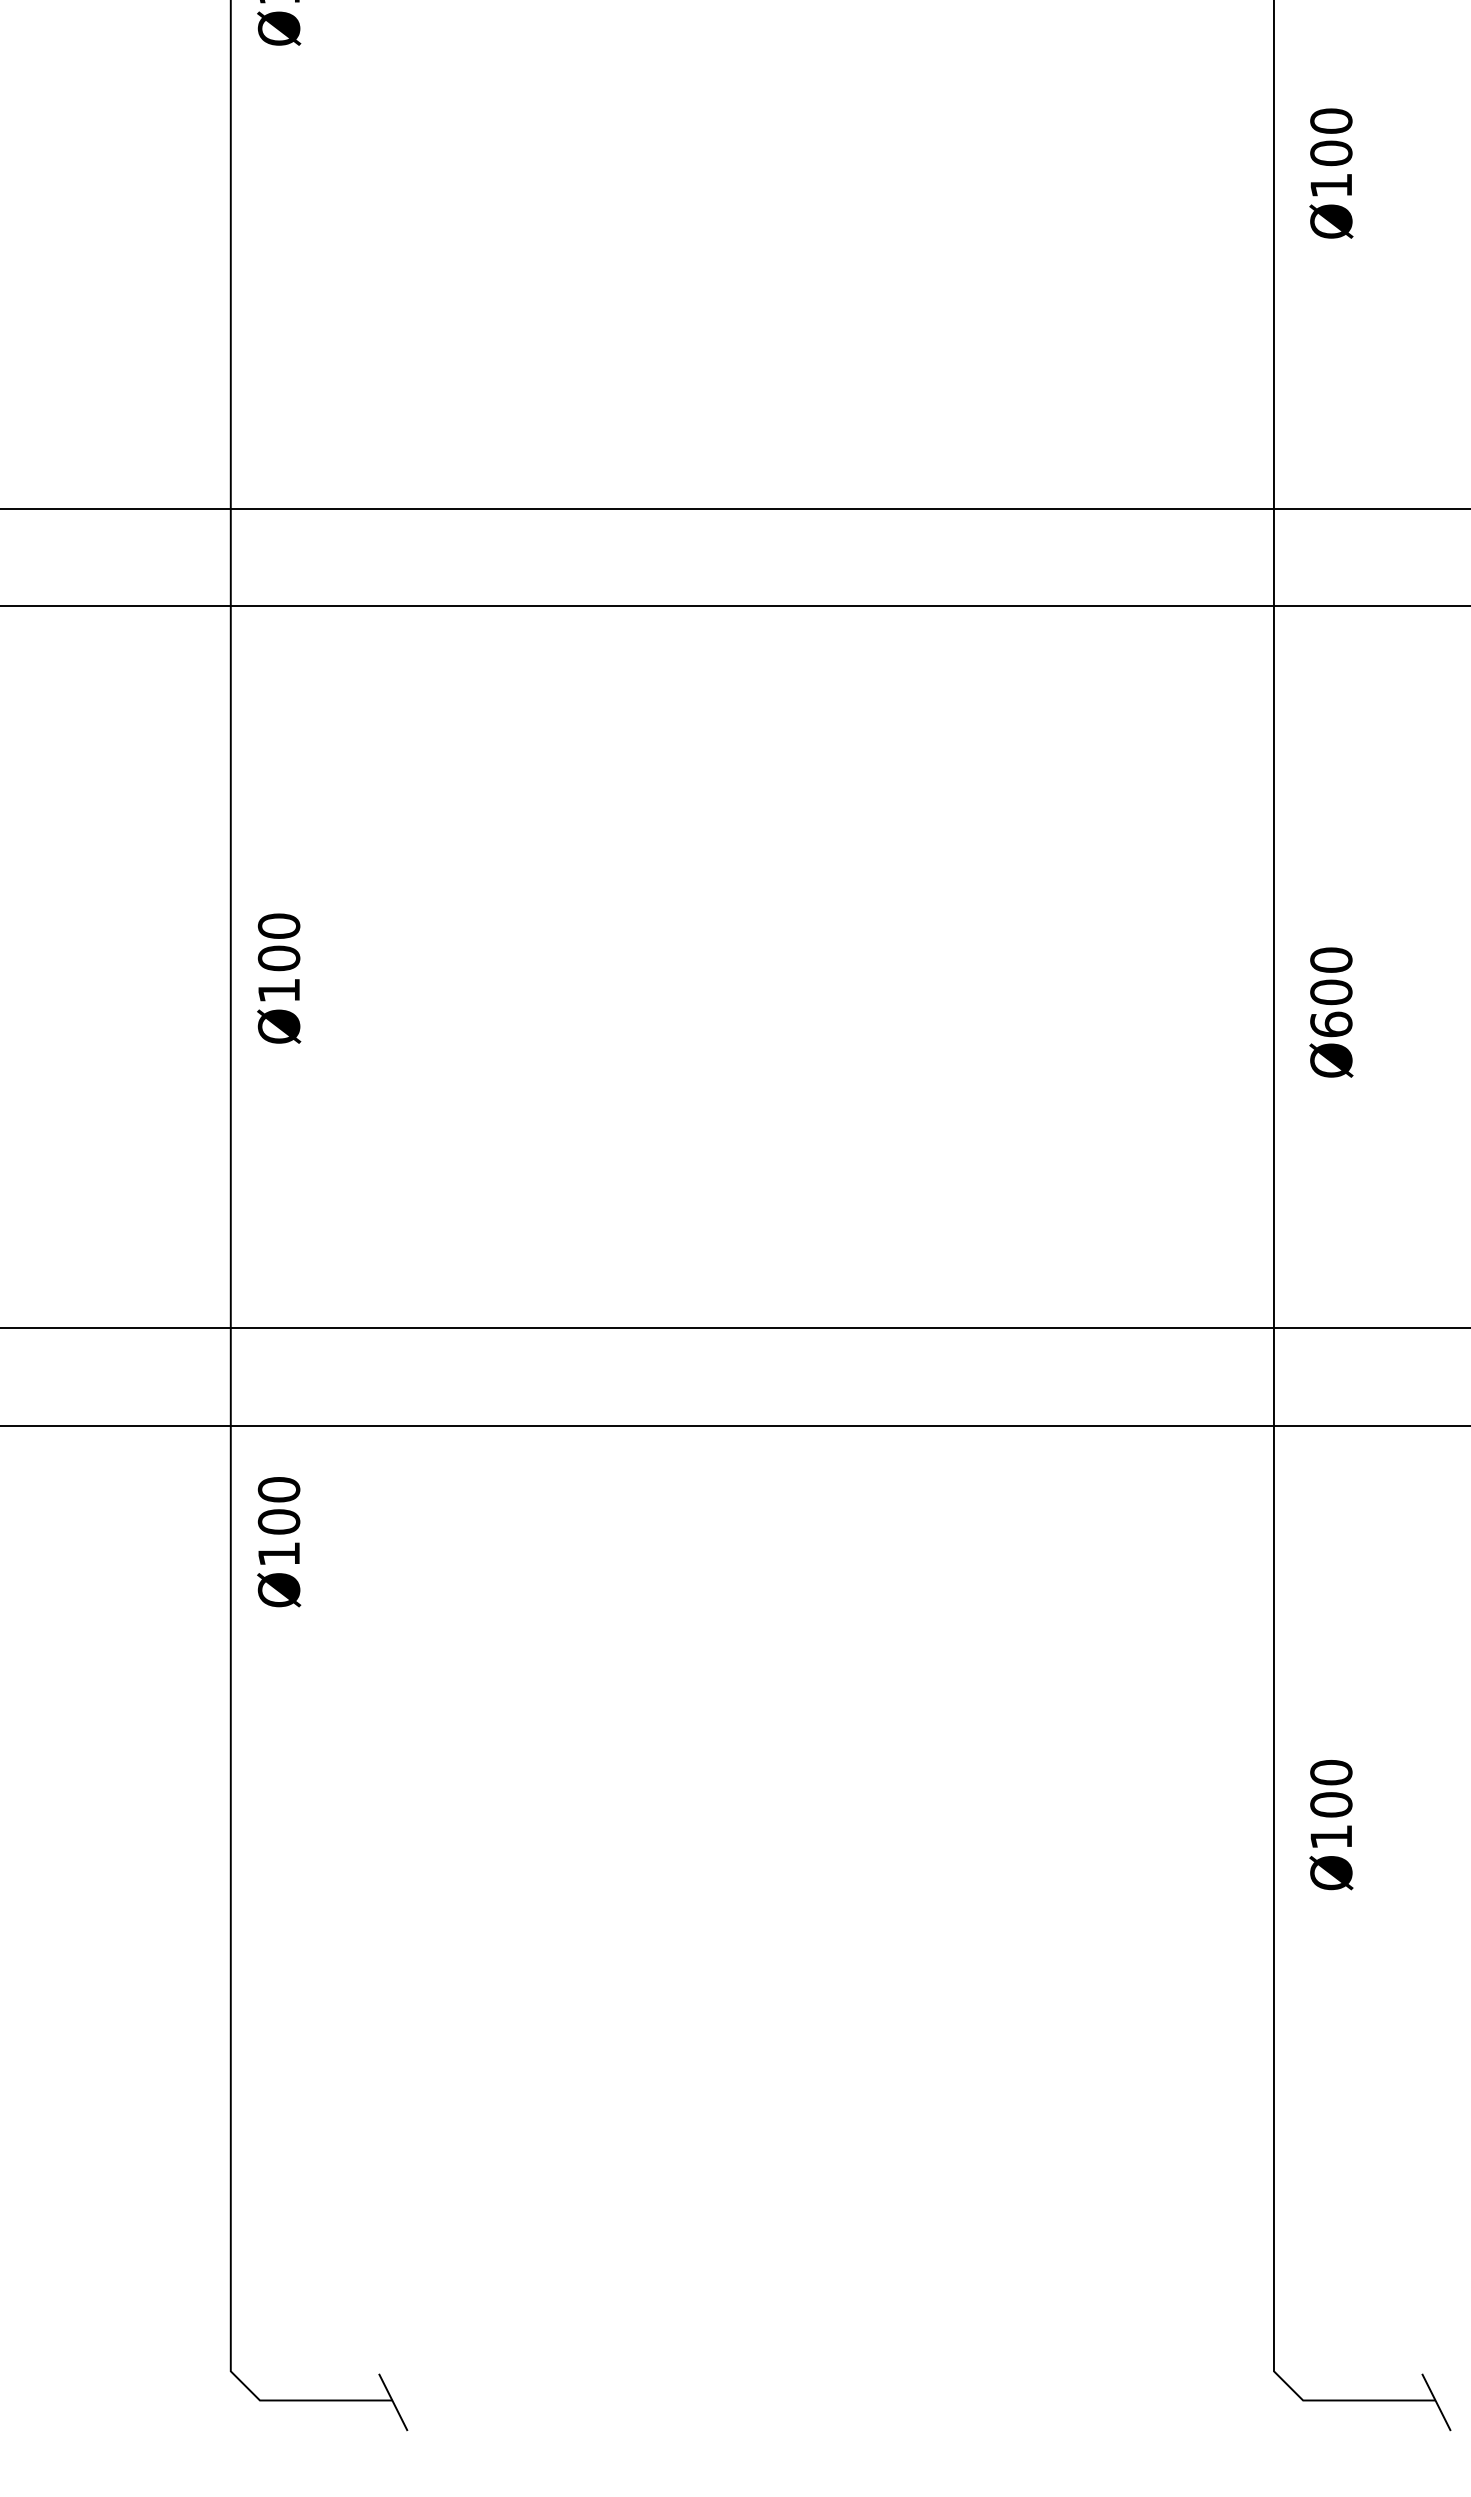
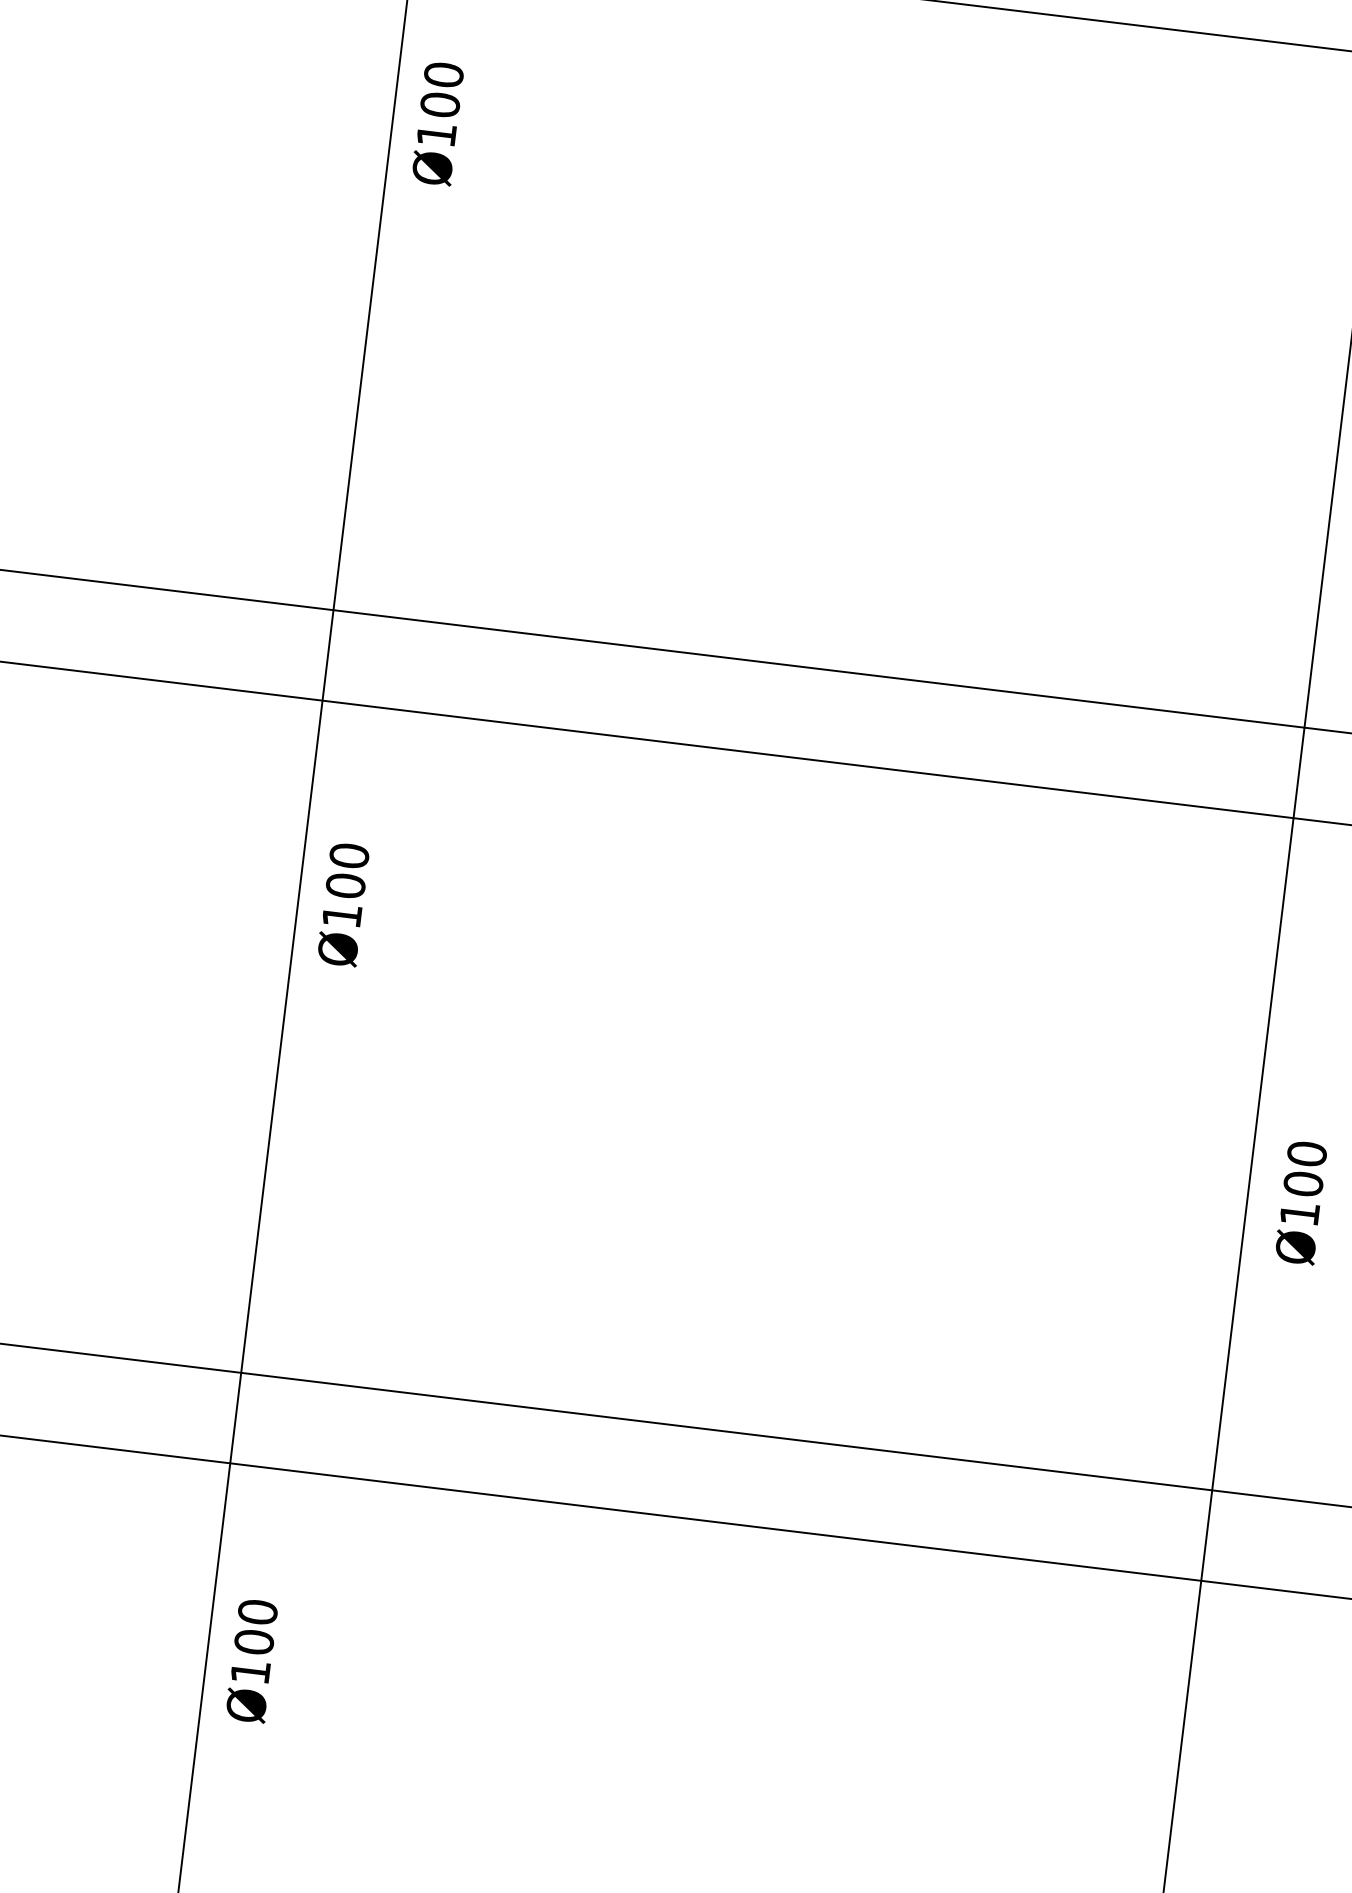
text: (279, 978) -> (343, 904), moved
text: (1331, 1024) -> (1299, 1213), Ø600 -> Ø100
text: (279, 1542) -> (252, 1661), moved

